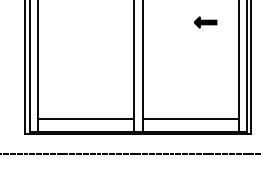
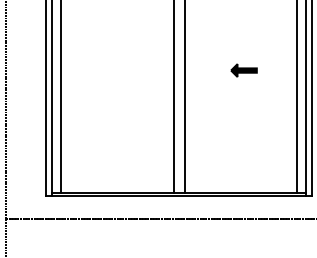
part: (205, 22) -> (243, 70), moved
line: (84, 118) -> (116, 177), removed
line: (191, 118) -> (241, 177), removed

